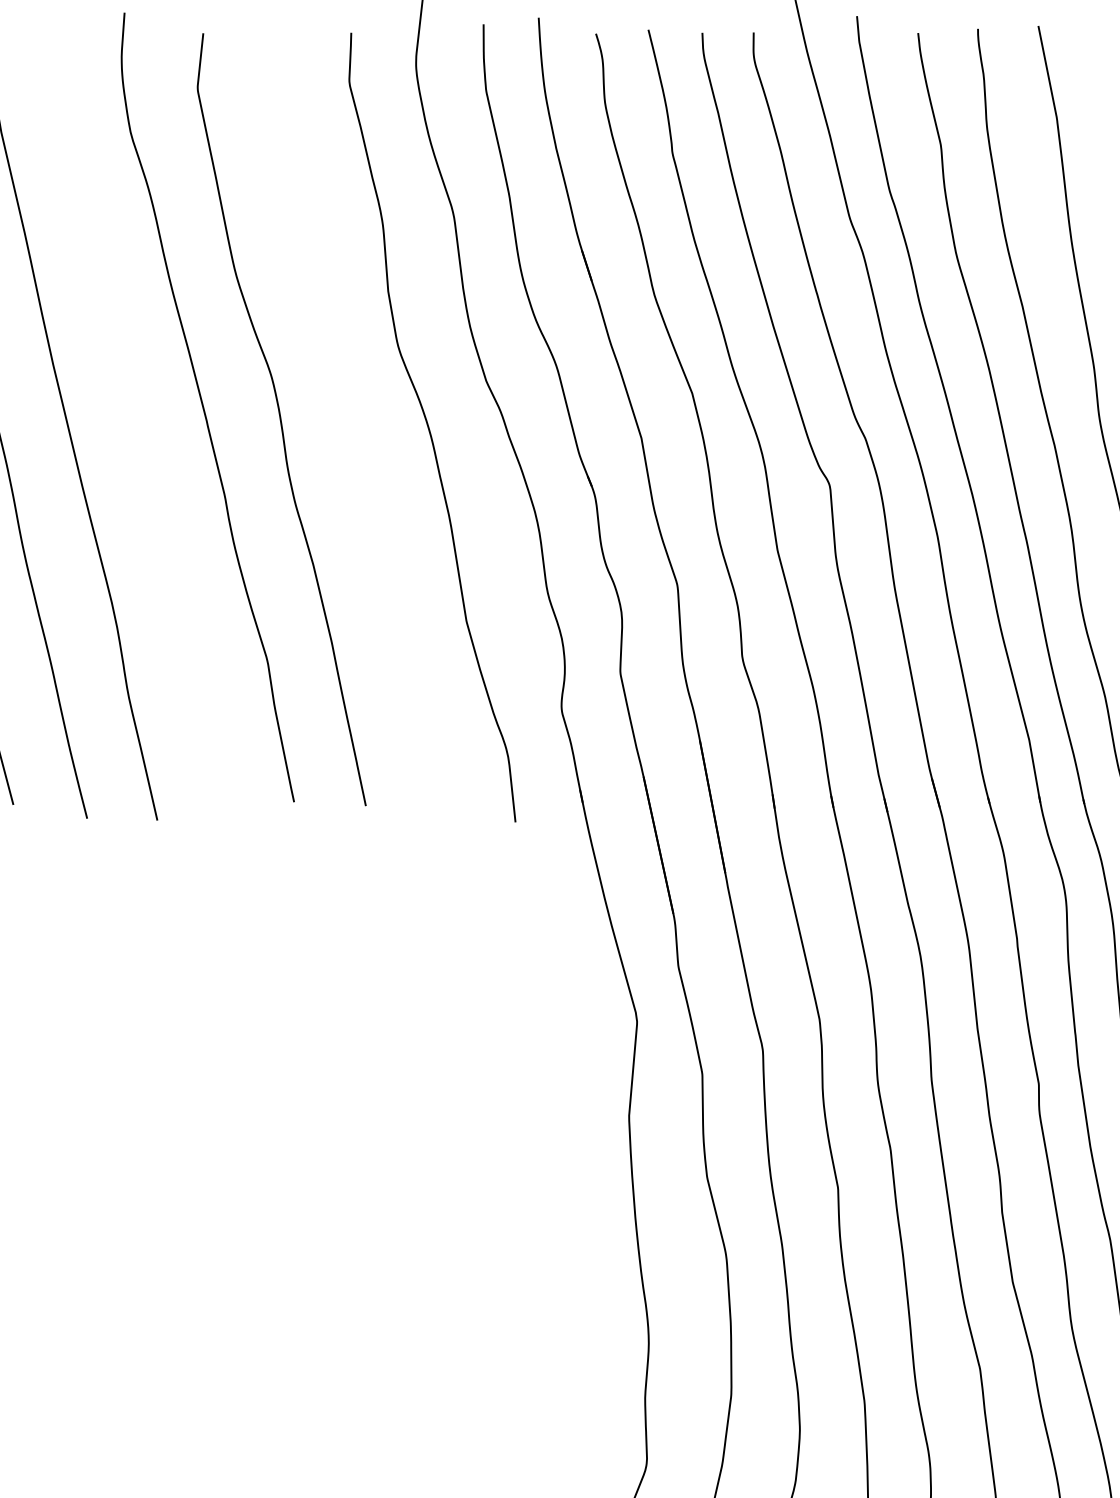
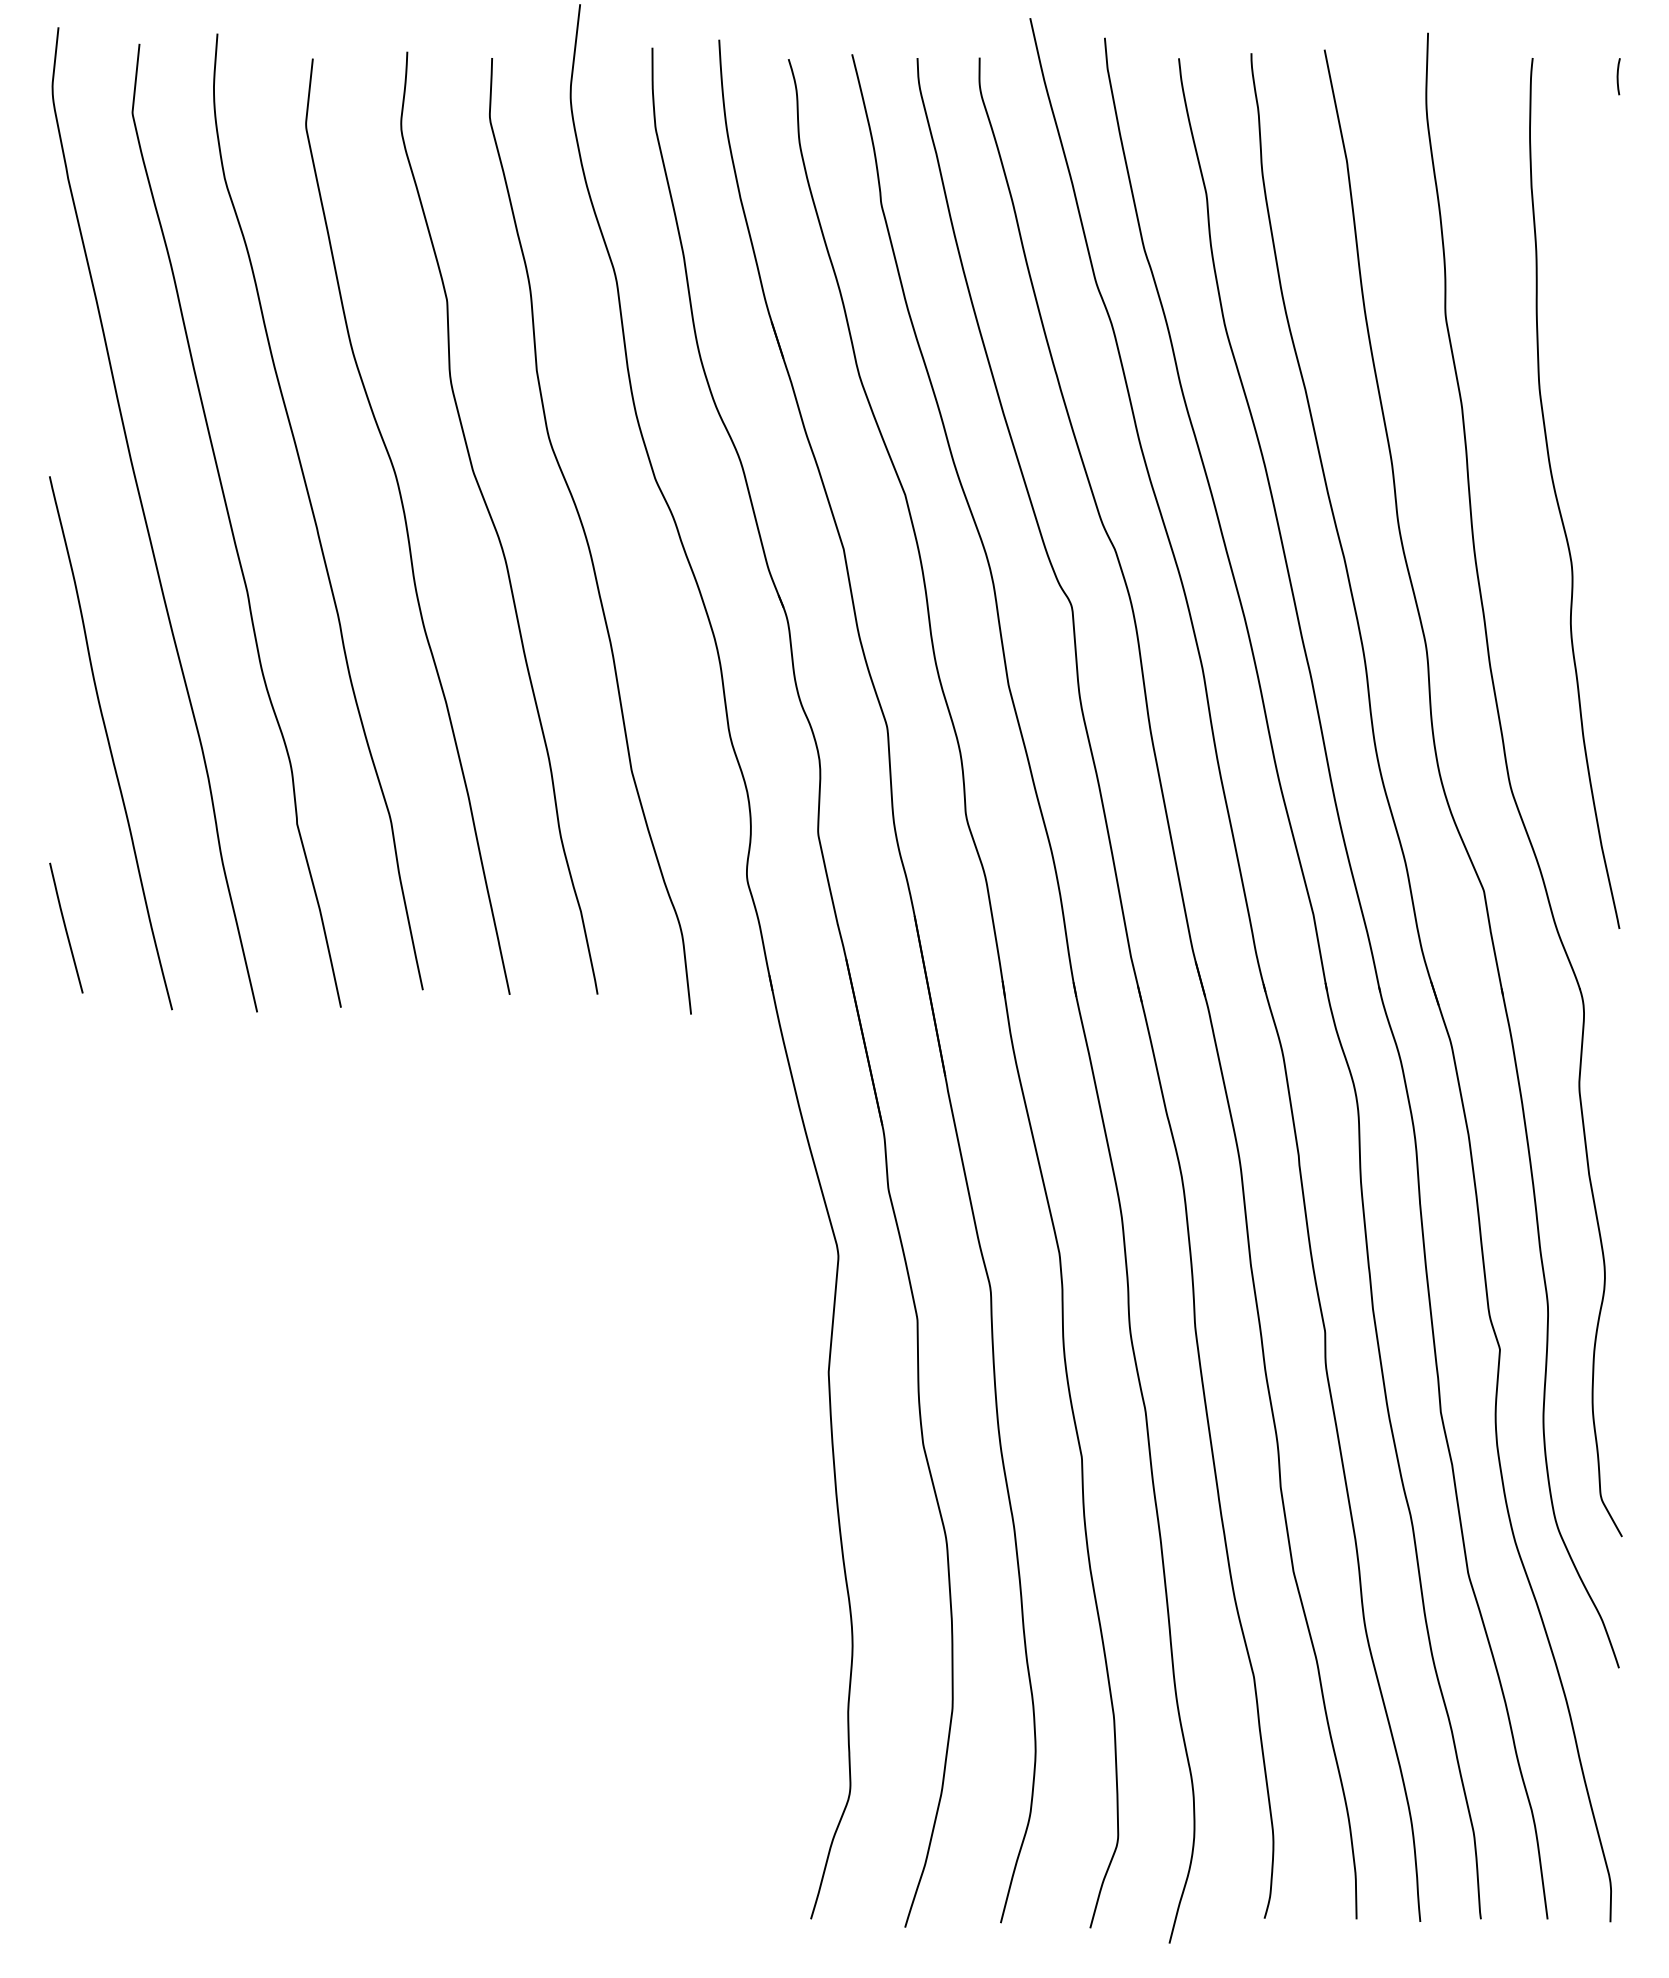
curve: (354, 418) -> (495, 525), added
curve: (136, 419) -> (232, 526), added

